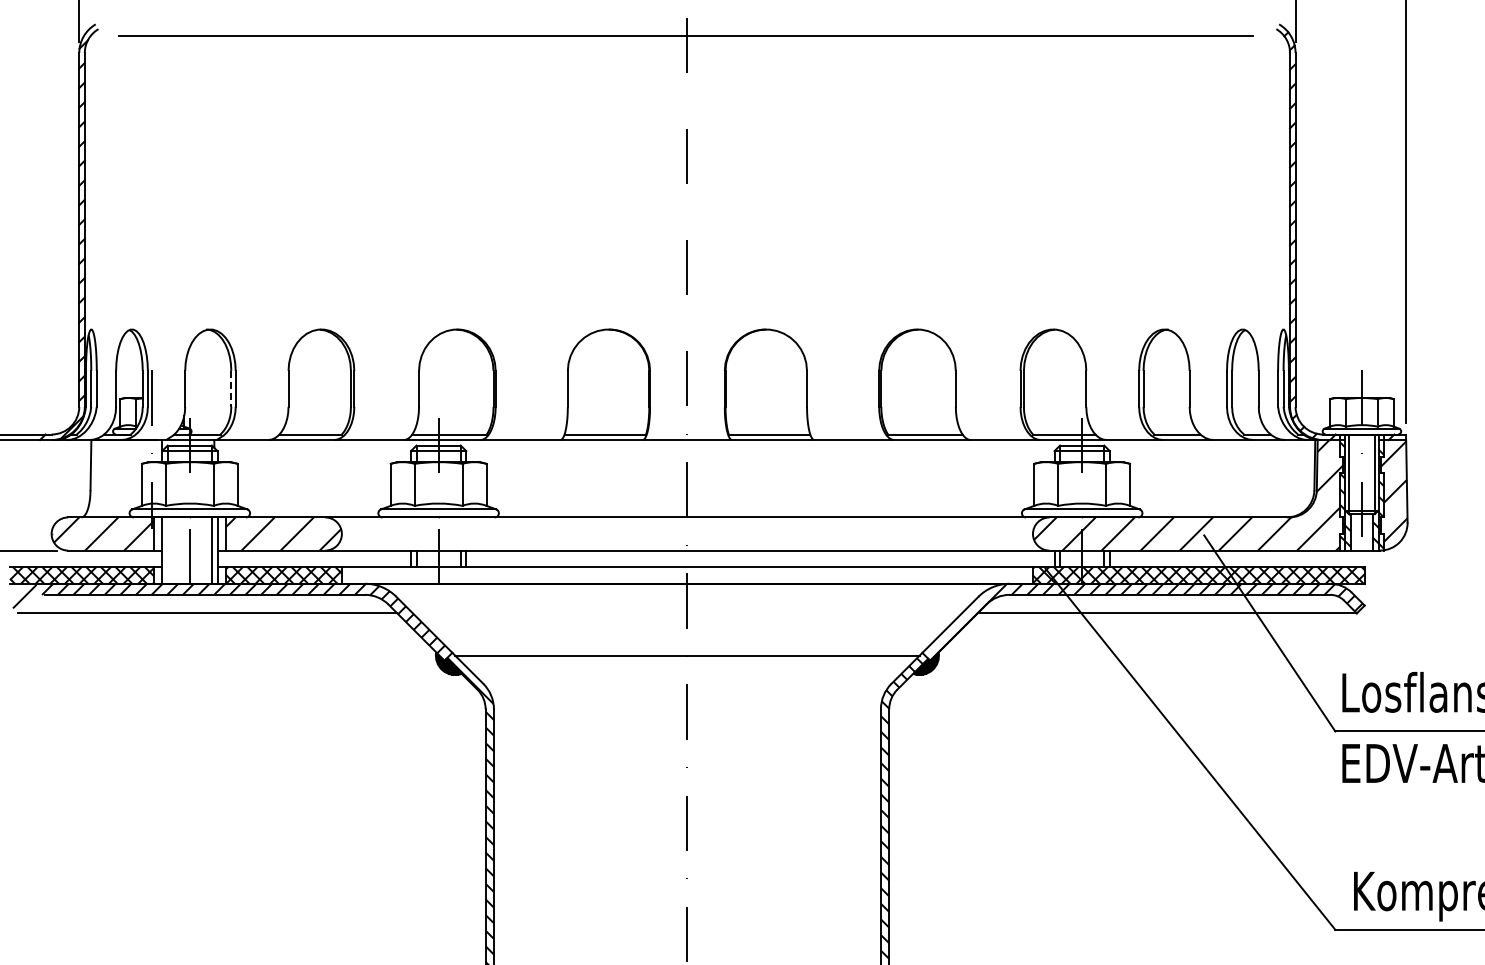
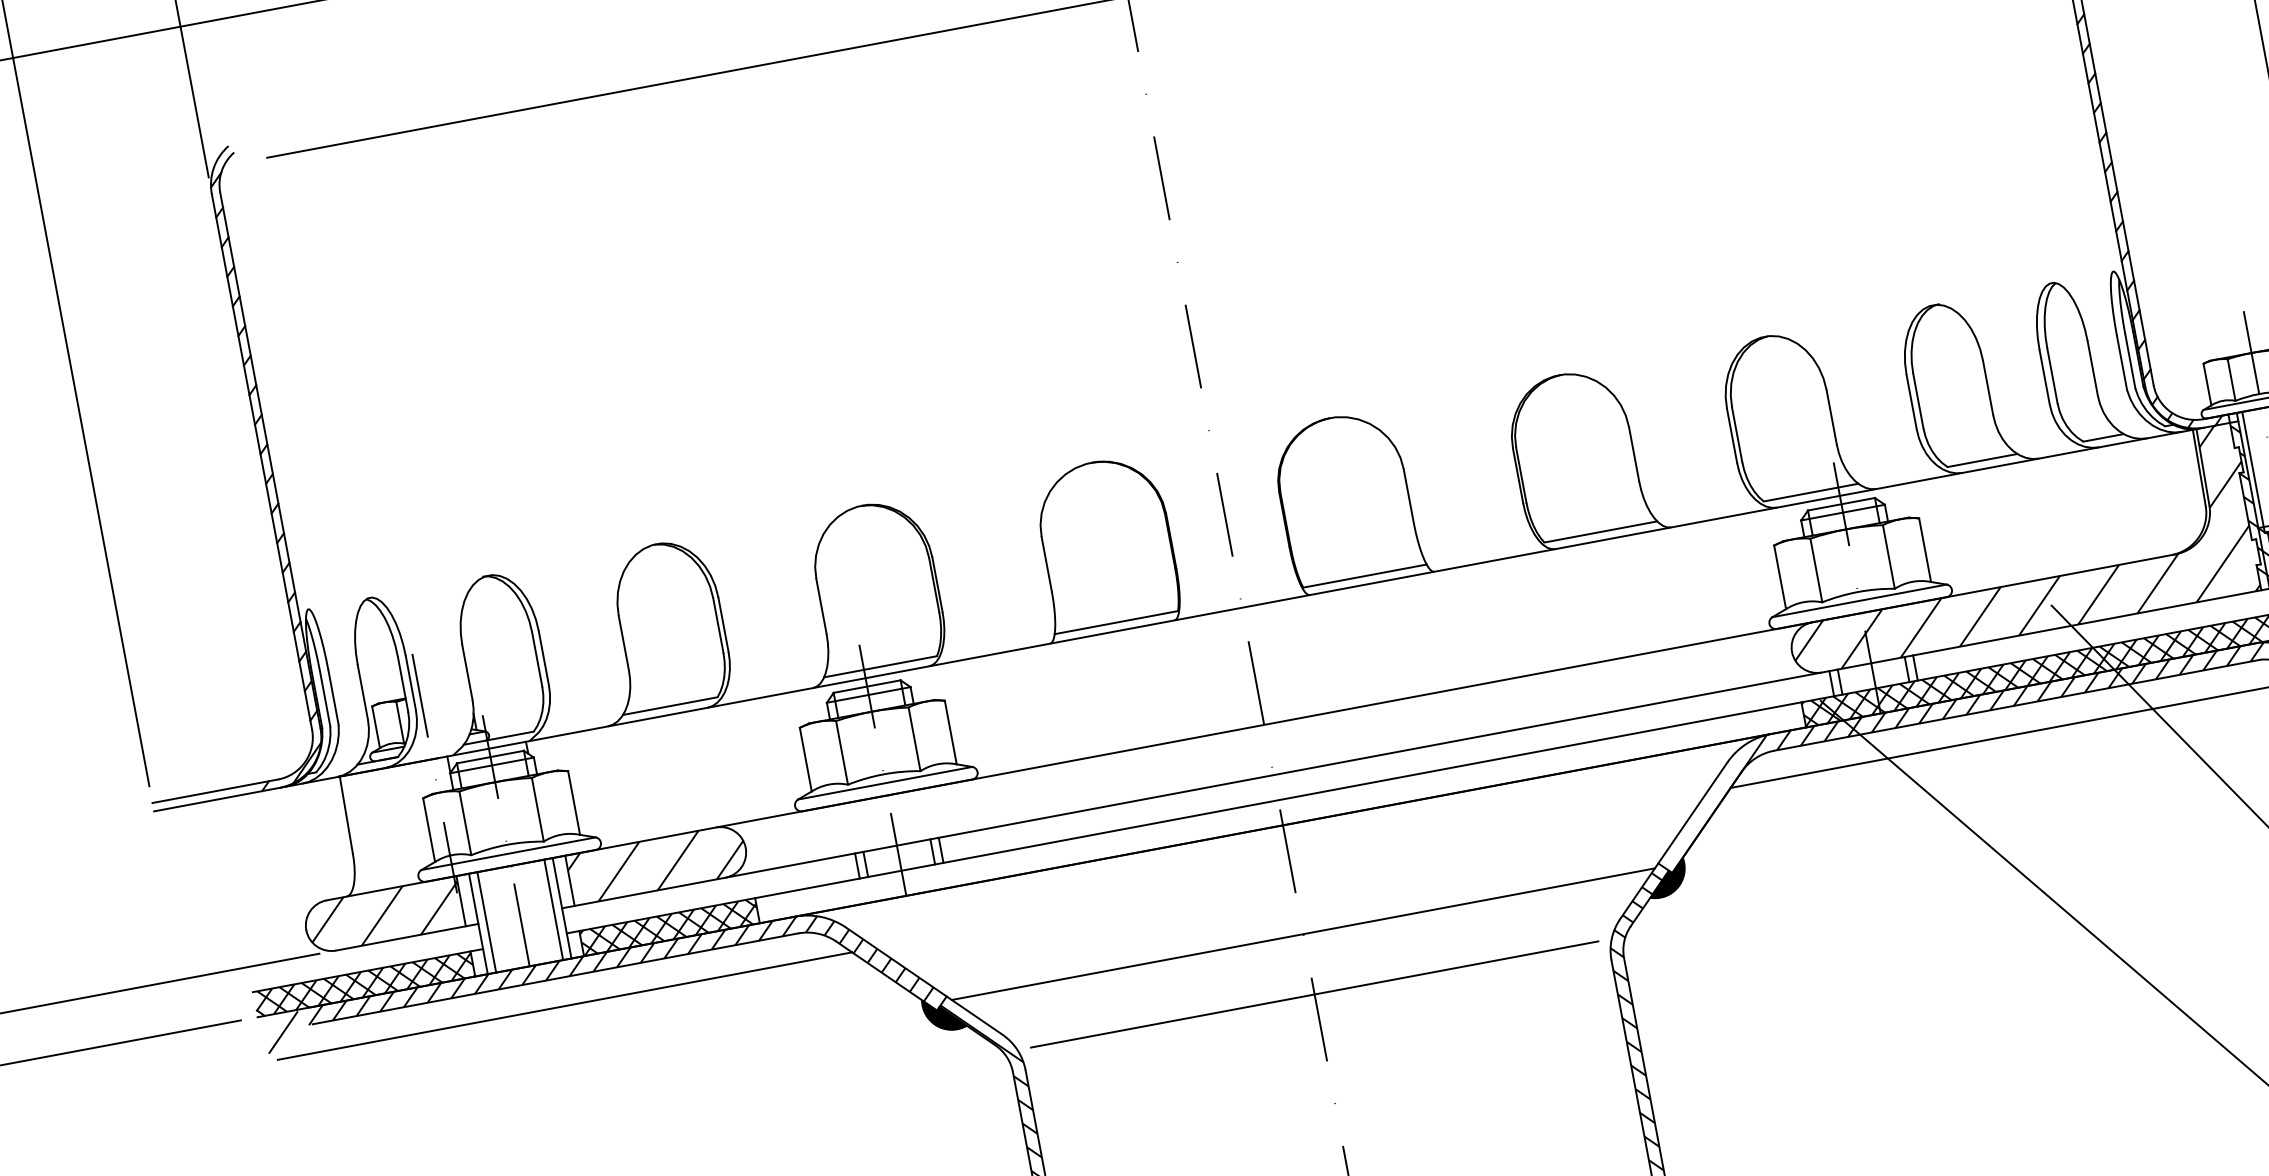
line: (231, 388) -> (537, 658), dashed -> solid
line: (167, 550) -> (486, 922), added
line: (687, 695) -> (1314, 994), added

